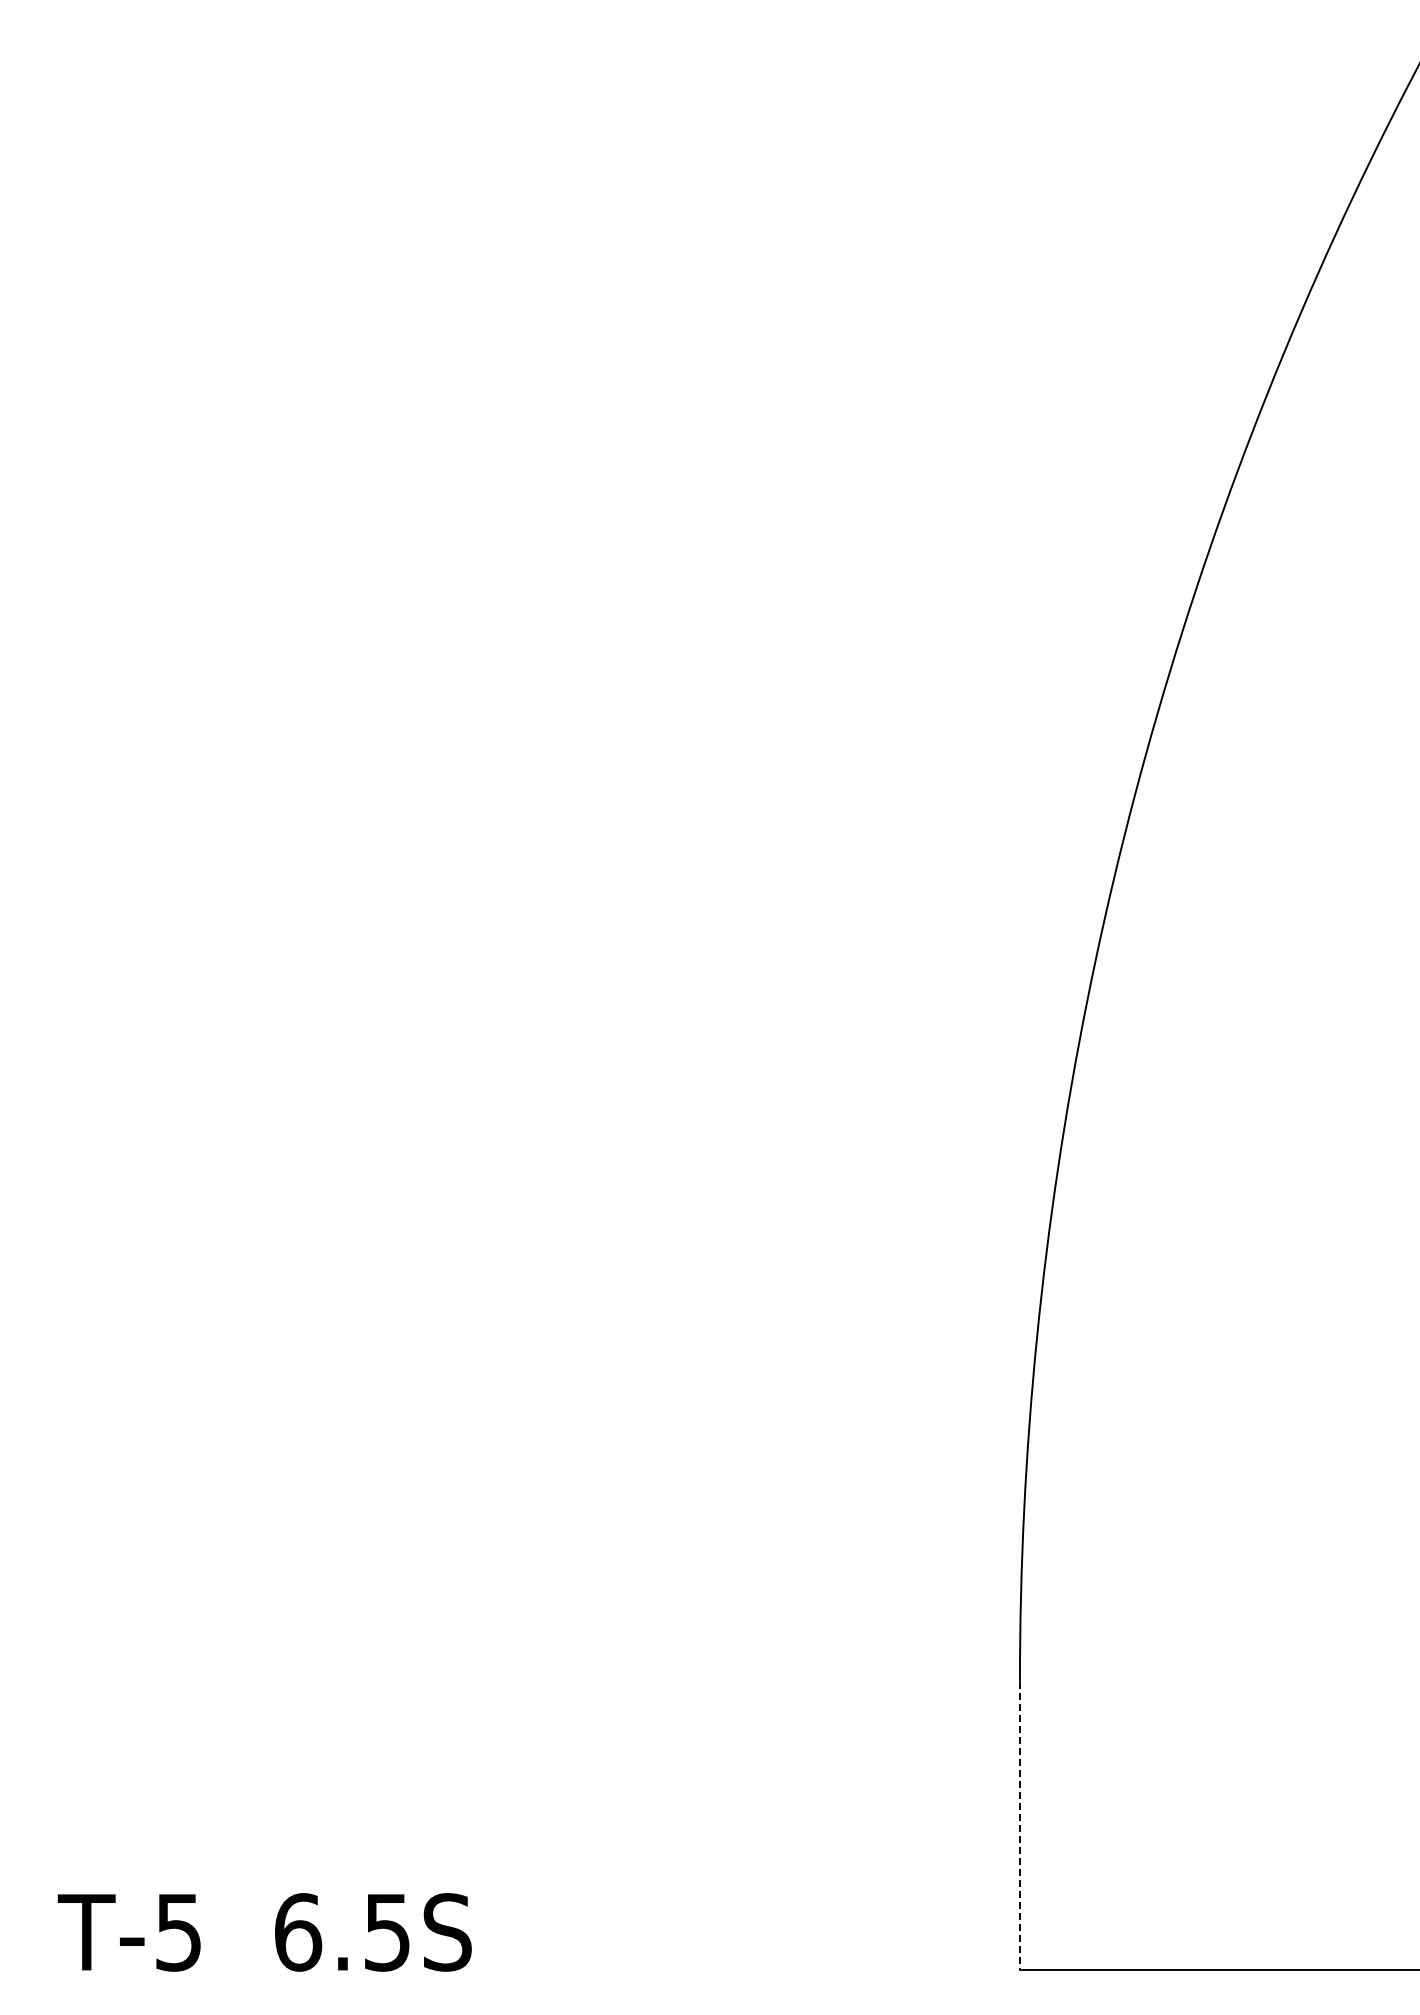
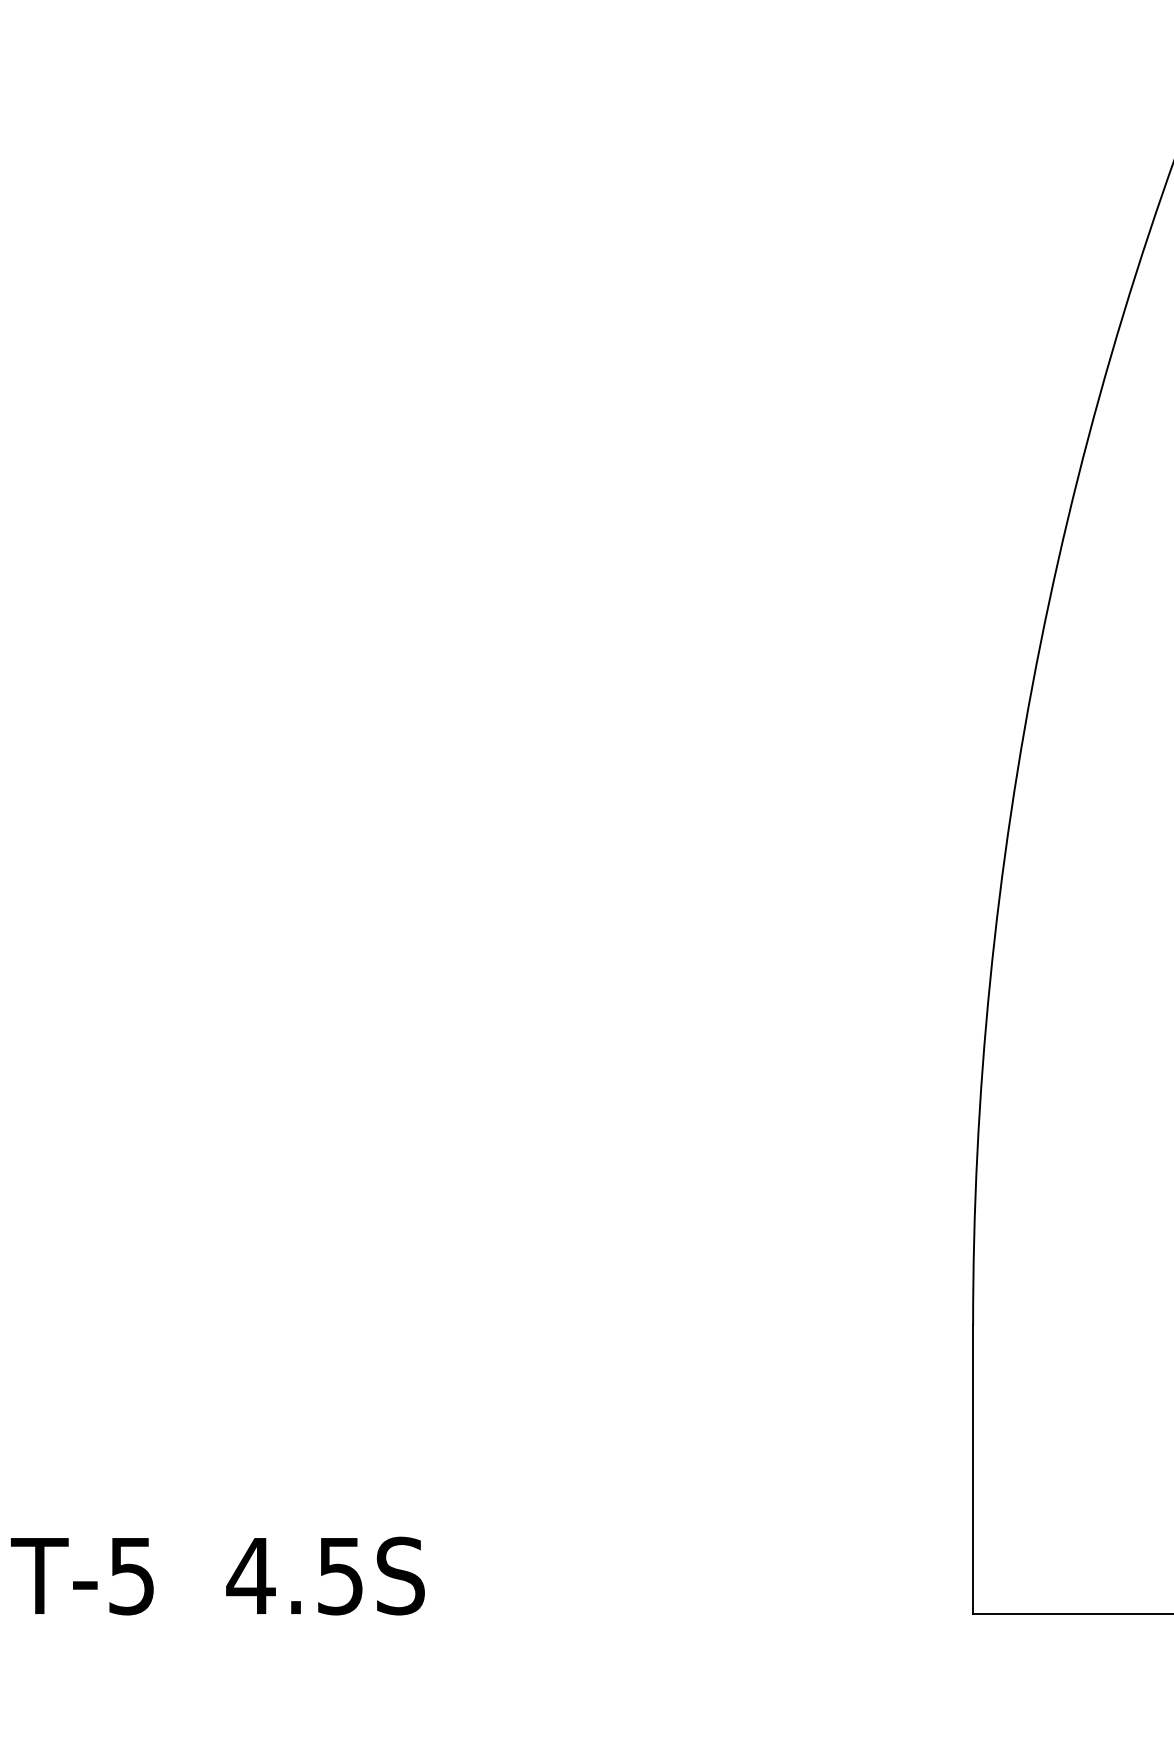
line: (1019, 1826) -> (972, 1470), dashed -> solid
text: (297, 1932) -> (250, 1576), 6.5S -> 4.5S

